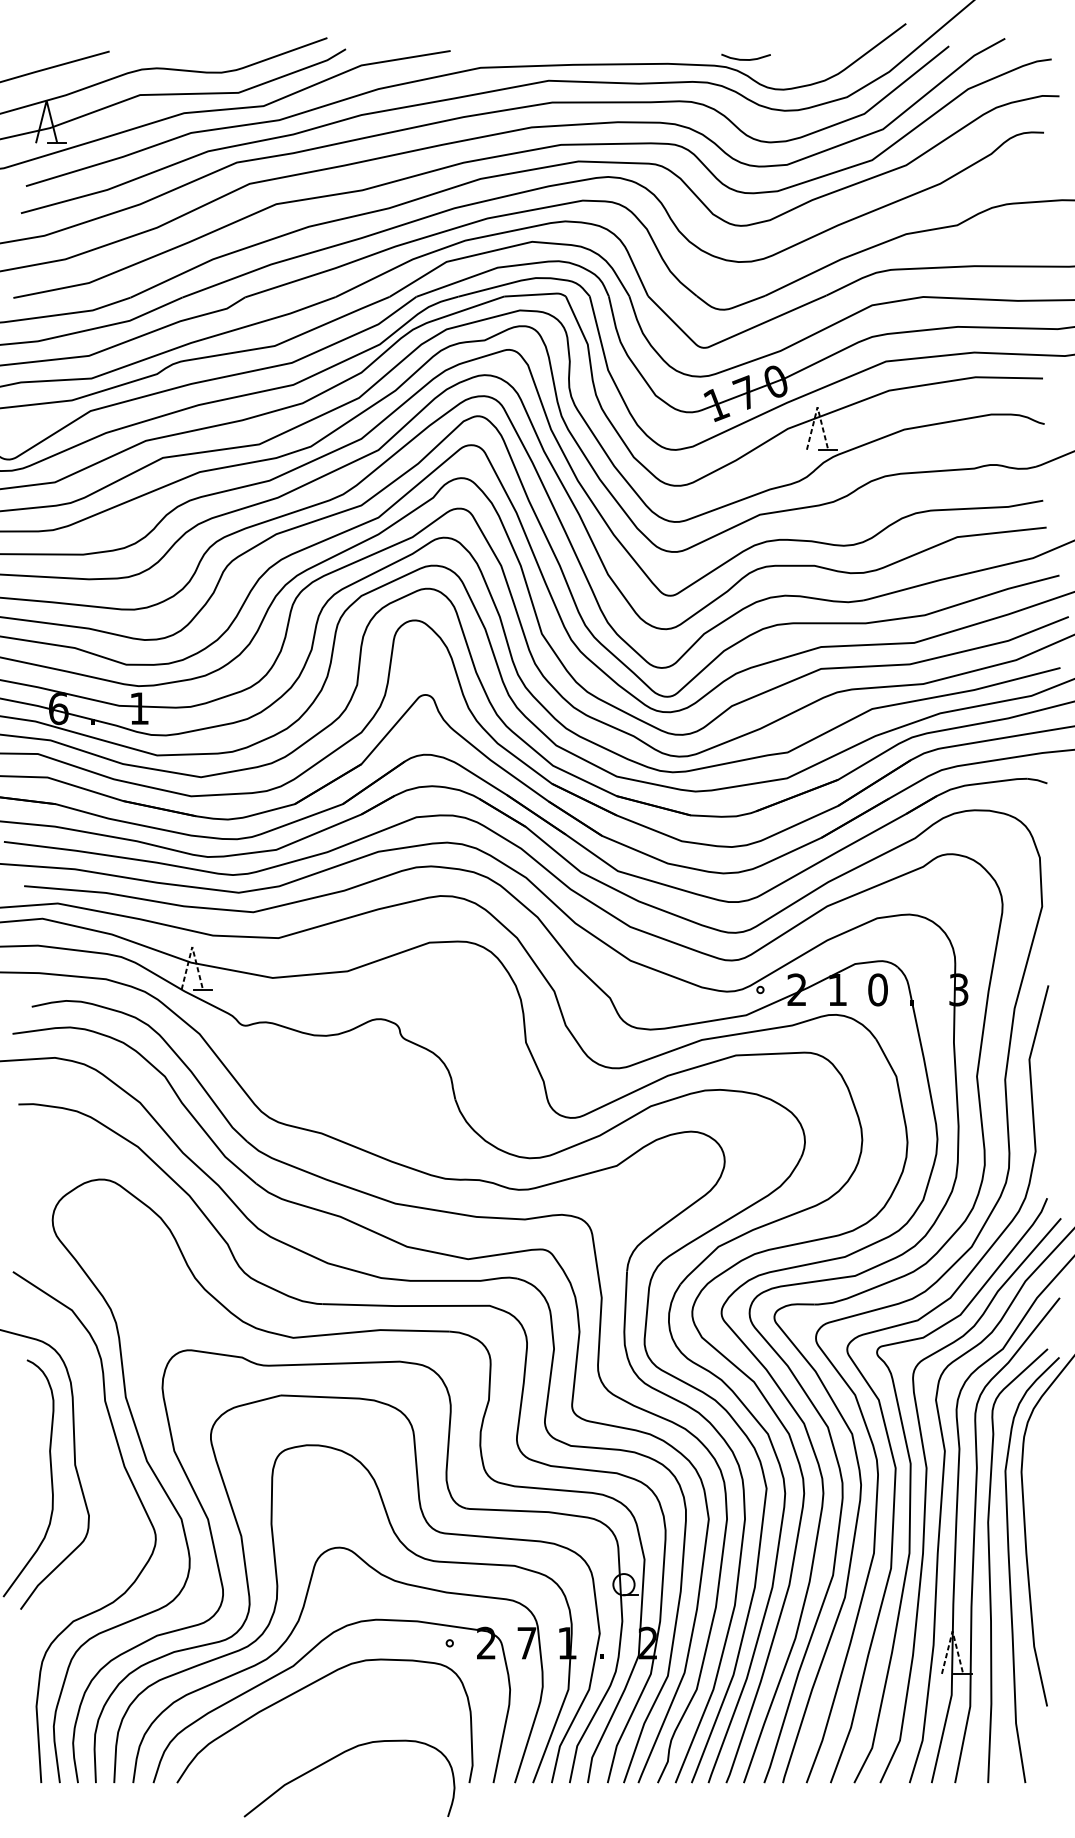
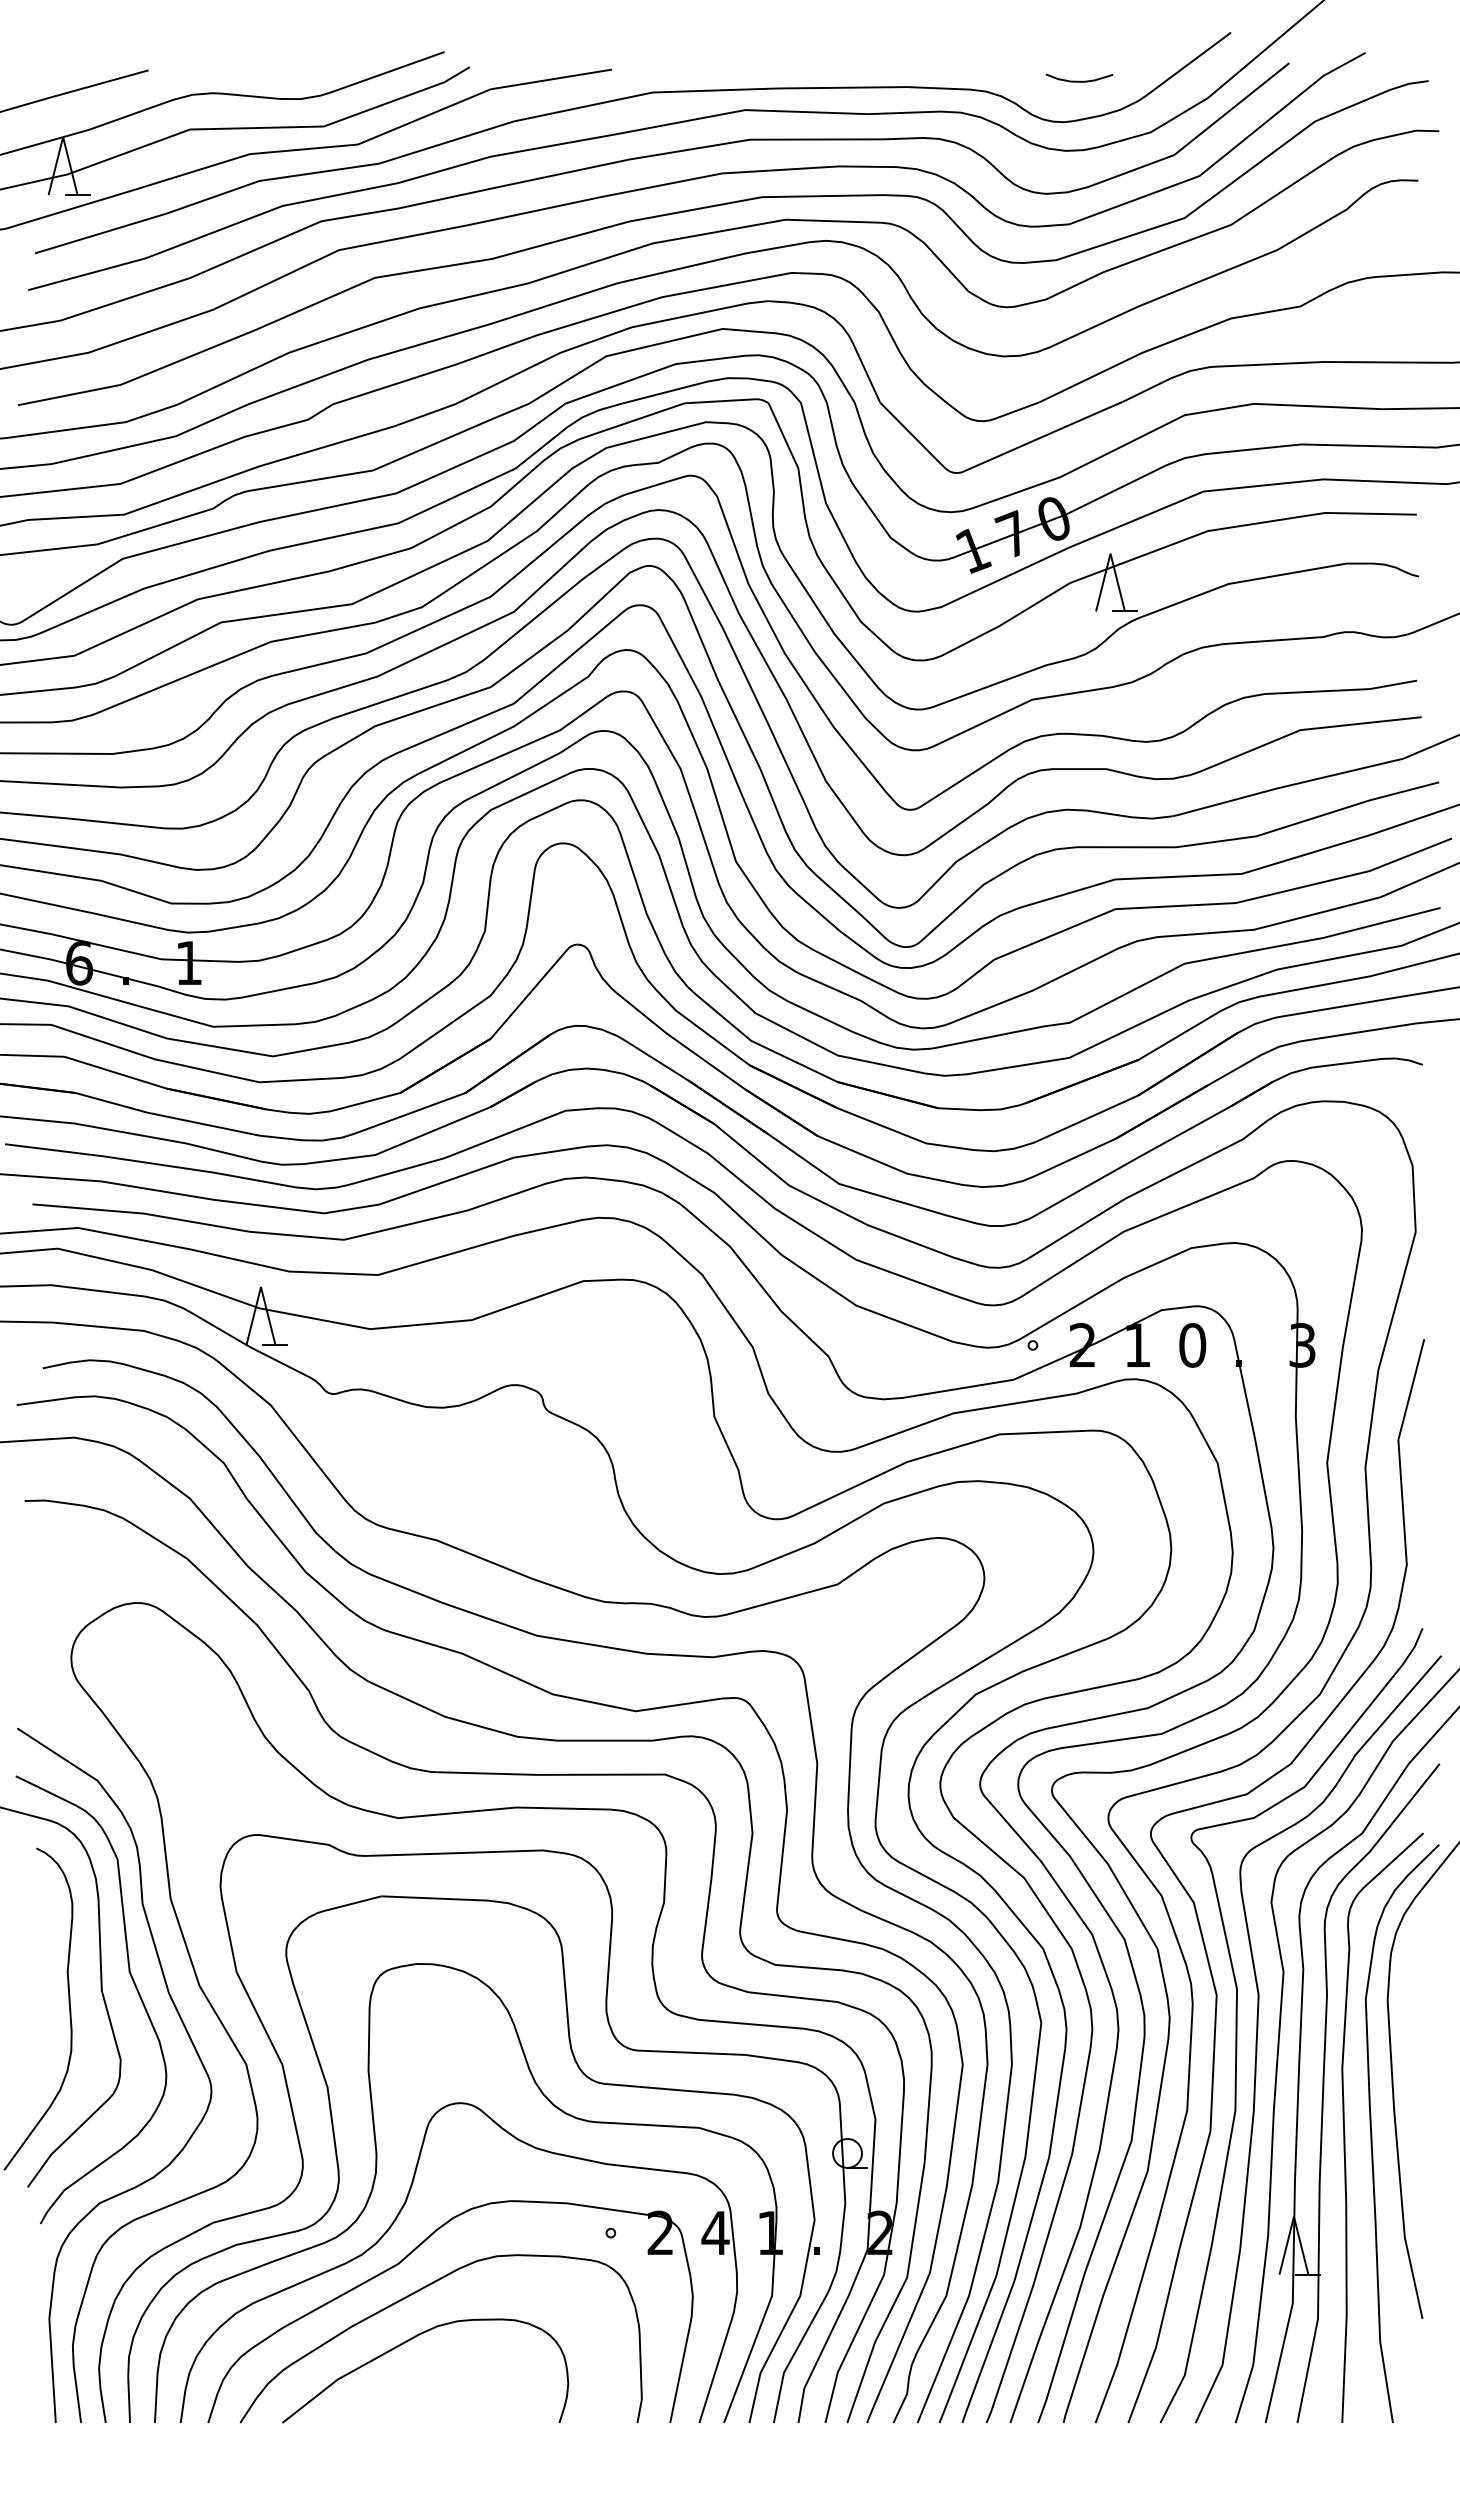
curve: (746, 58) -> (1079, 80), moved
line: (817, 407) -> (1110, 553), dashed -> solid
line: (192, 947) -> (261, 1287), dashed -> solid
curve: (97, 1458) -> (132, 1981), added
line: (952, 1631) -> (1293, 2216), dashed -> solid
text: (526, 1642) -> (715, 2232), 7 -> 4
curve: (338, 1756) -> (410, 2340), moved

